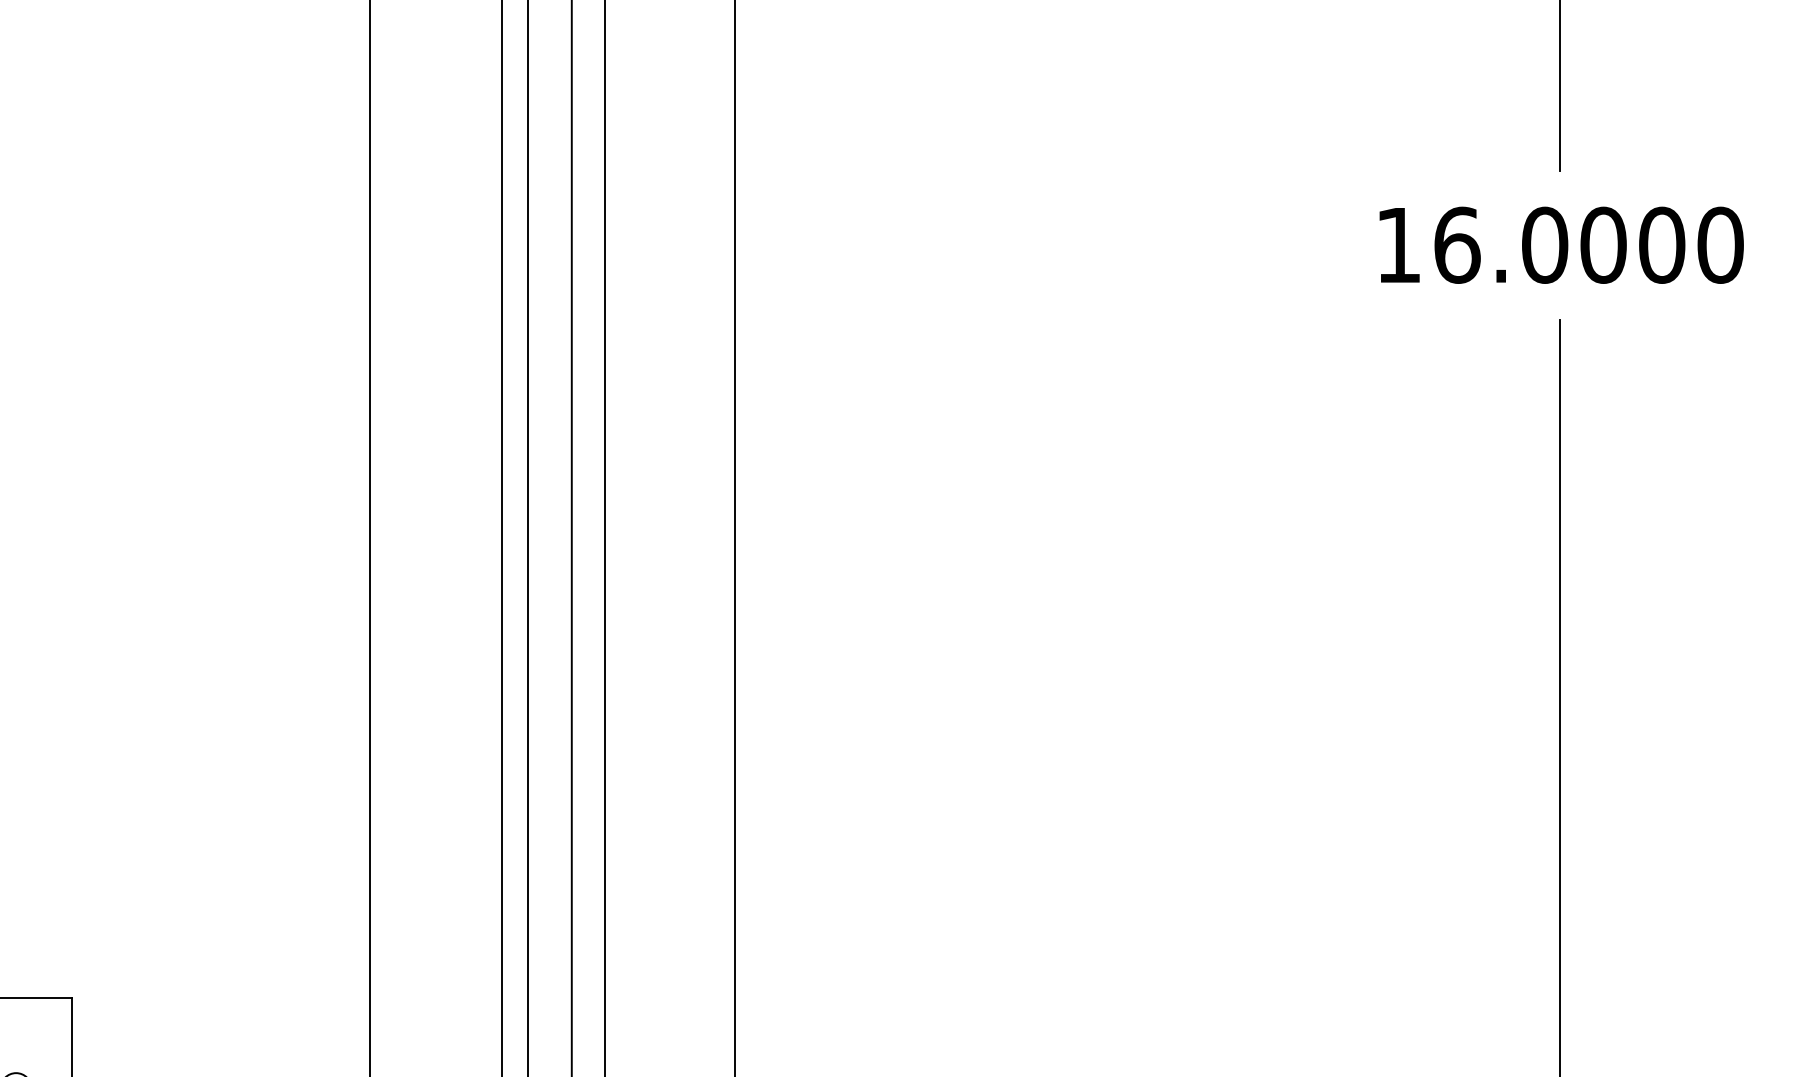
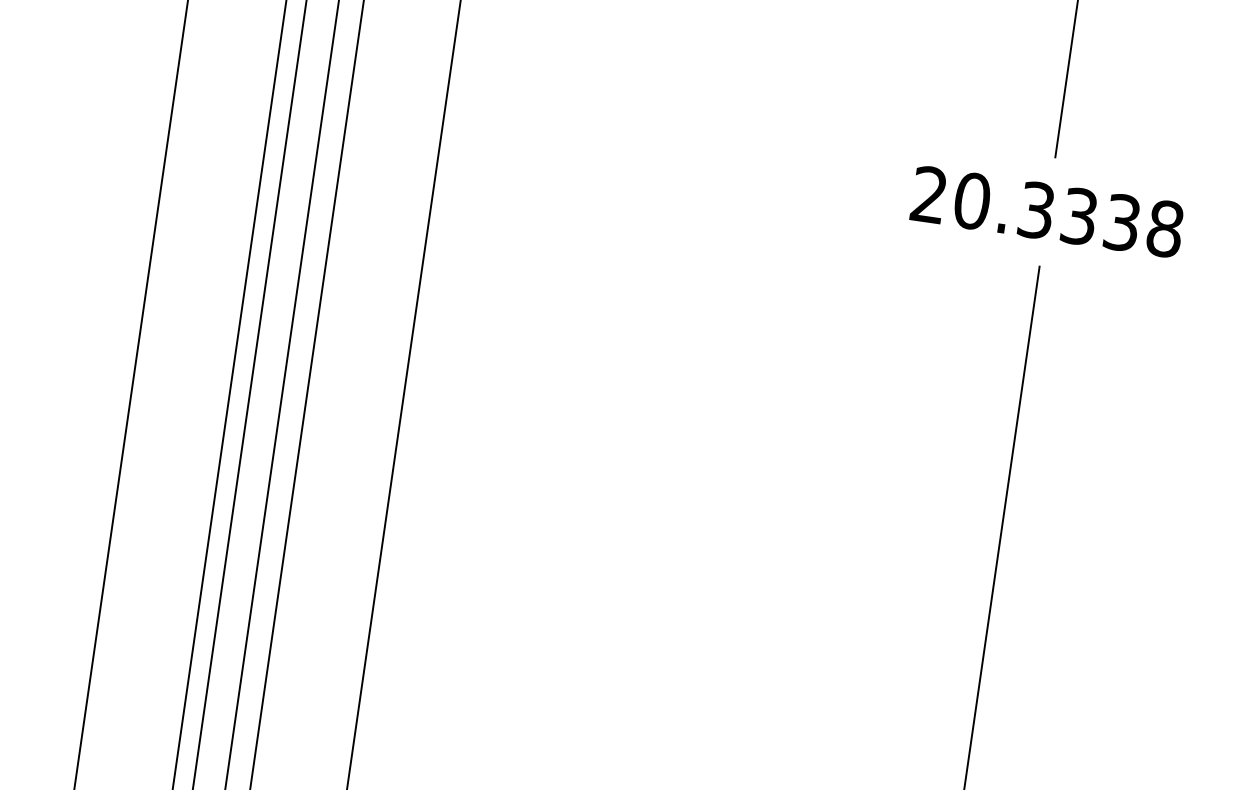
text: (1559, 244) -> (1047, 211), 16.0000 -> 20.3338

